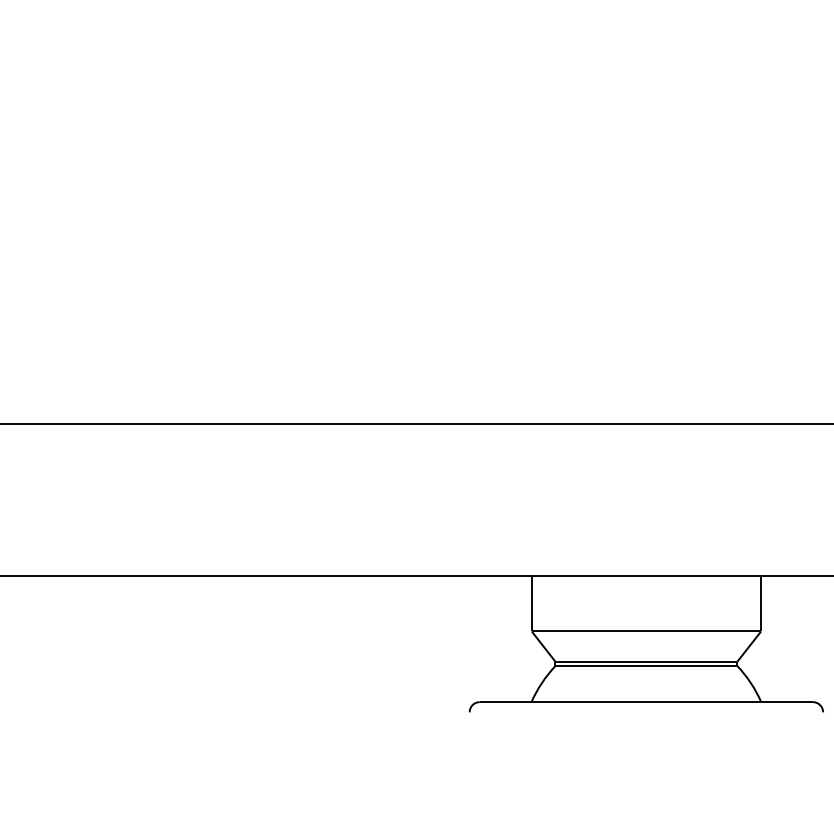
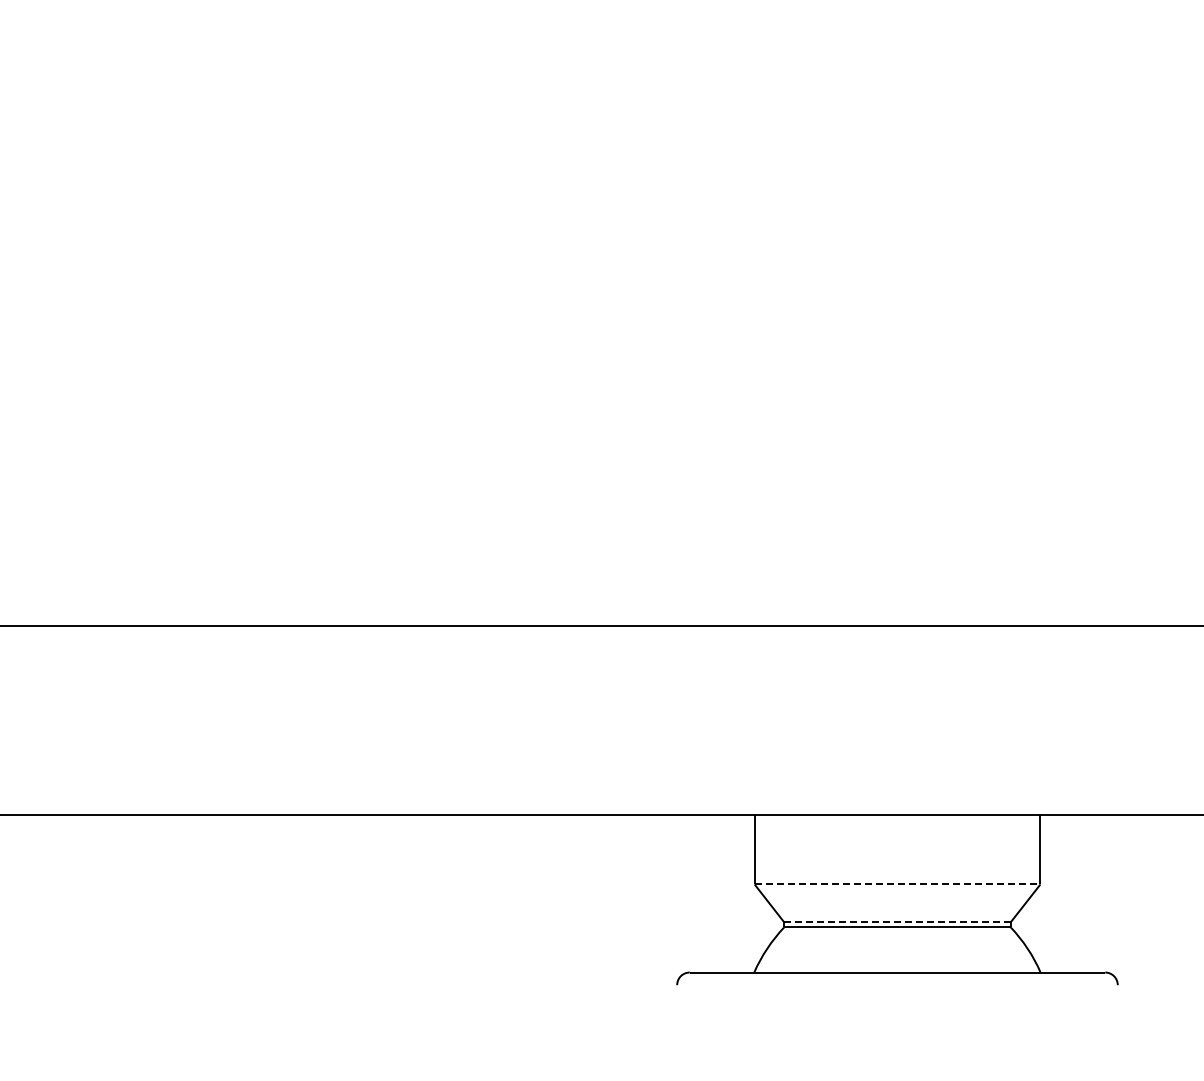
line: (646, 631) -> (897, 884), solid -> dashed
line: (646, 662) -> (897, 922), solid -> dashed

